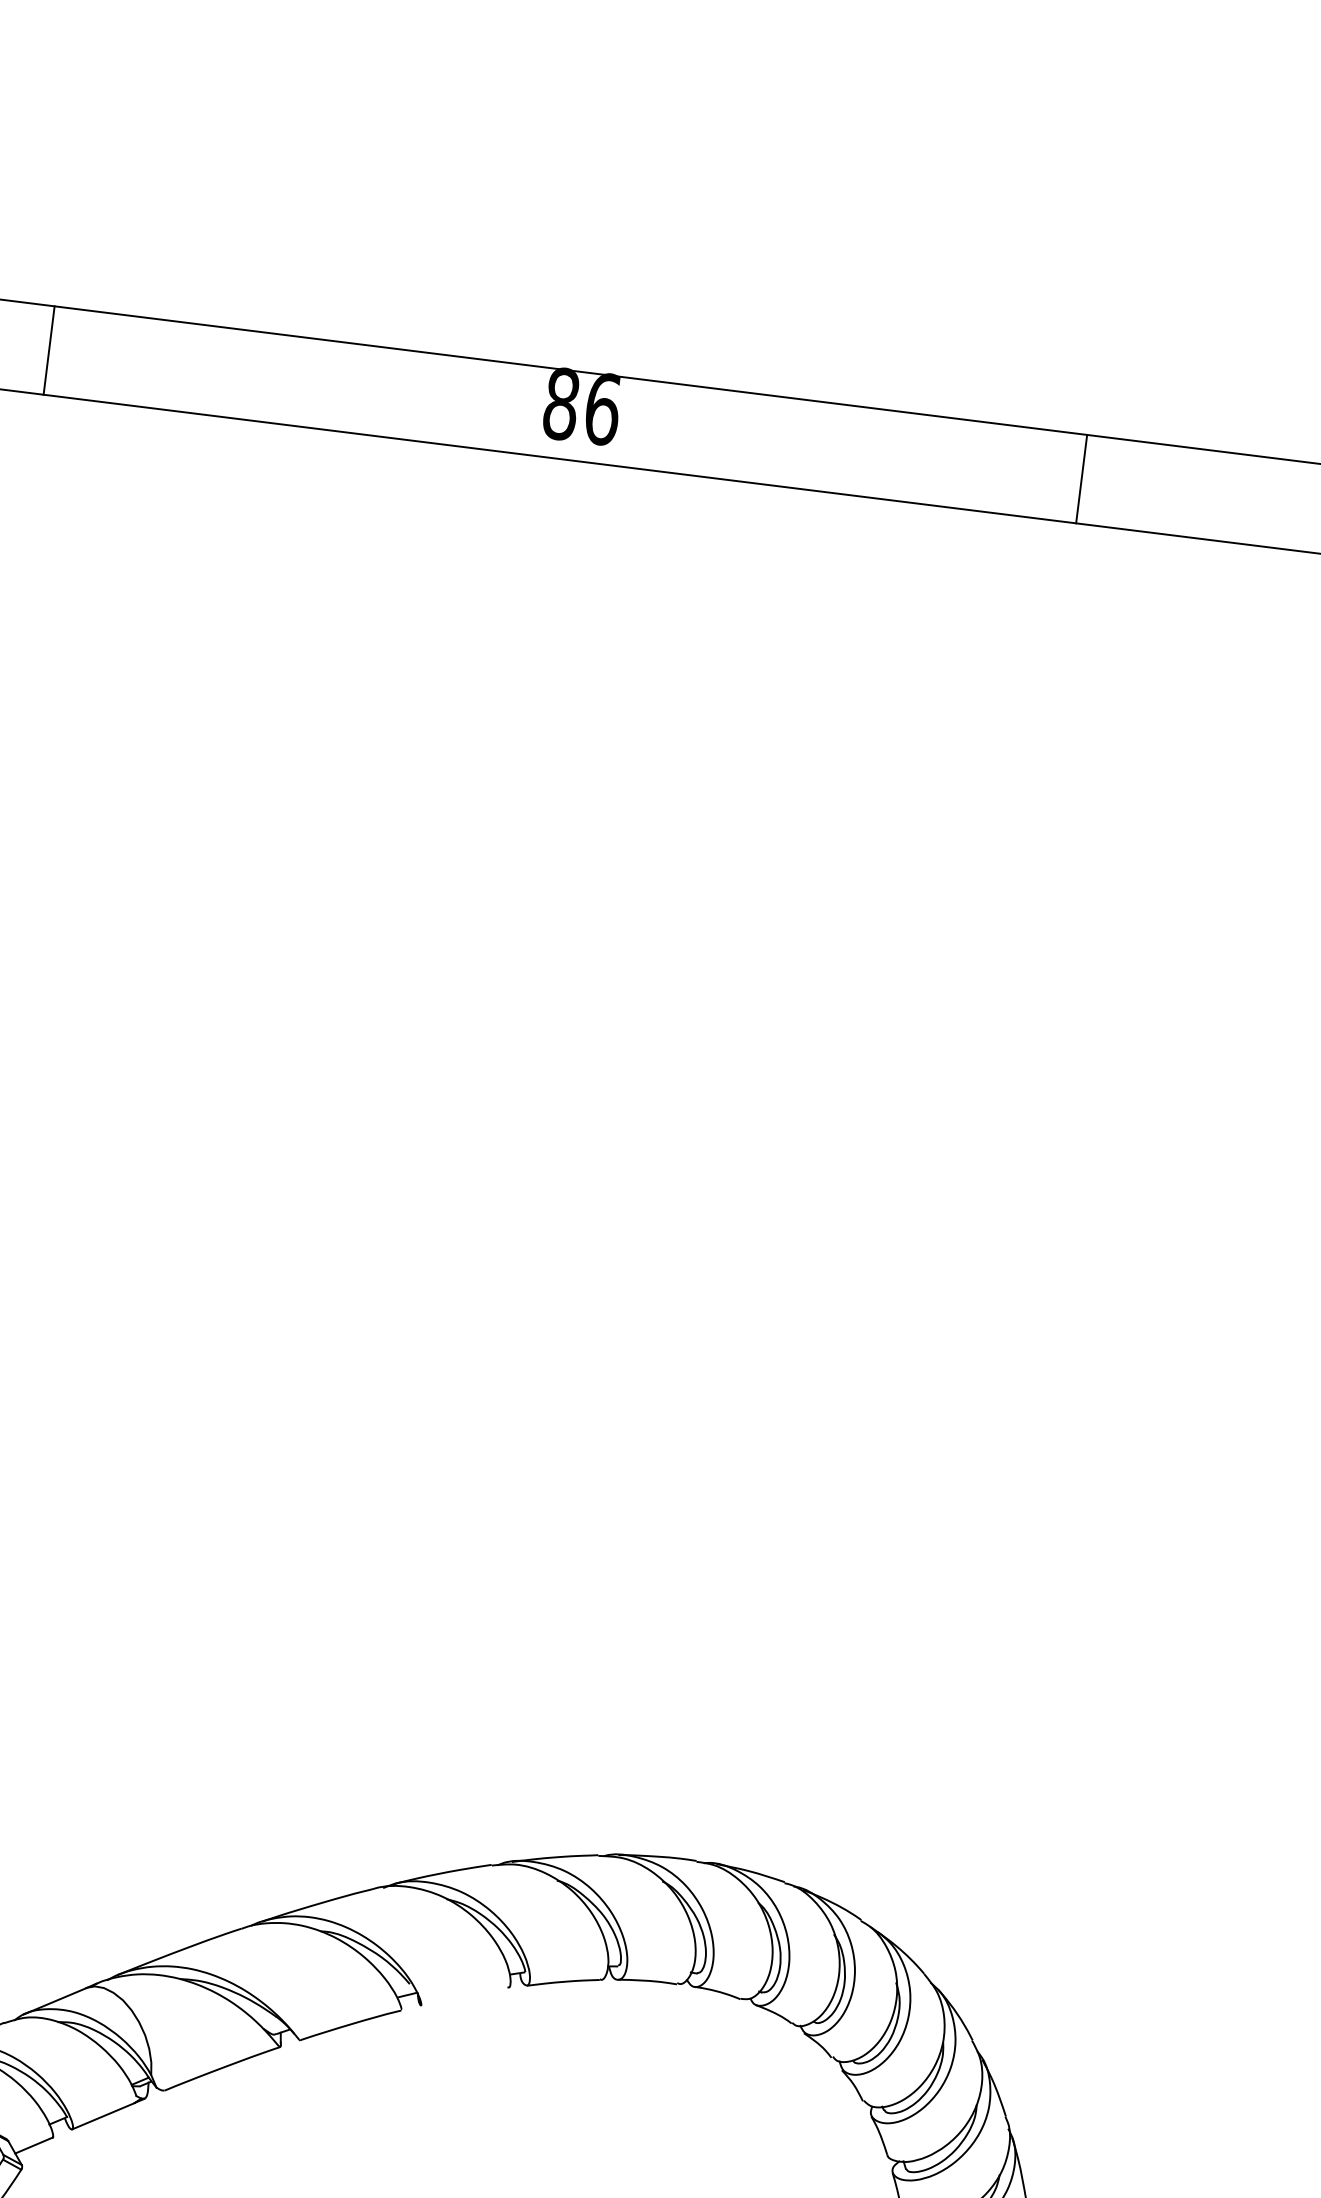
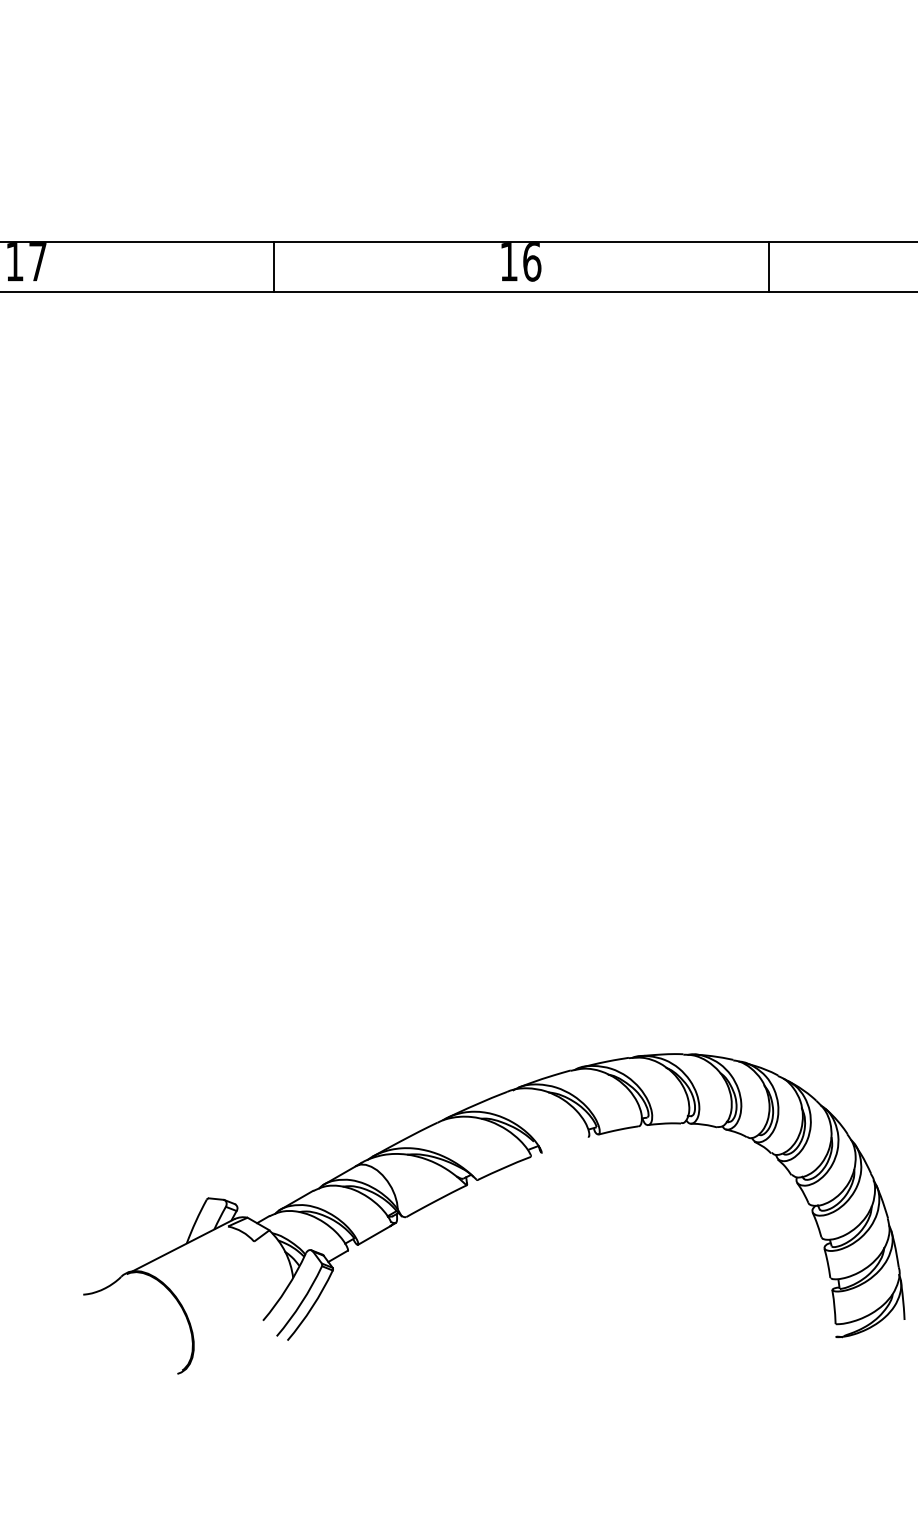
line: (49, 349) -> (274, 266), moved
text: (562, 405) -> (509, 262), 86 -> 16
line: (1081, 477) -> (768, 266), moved

